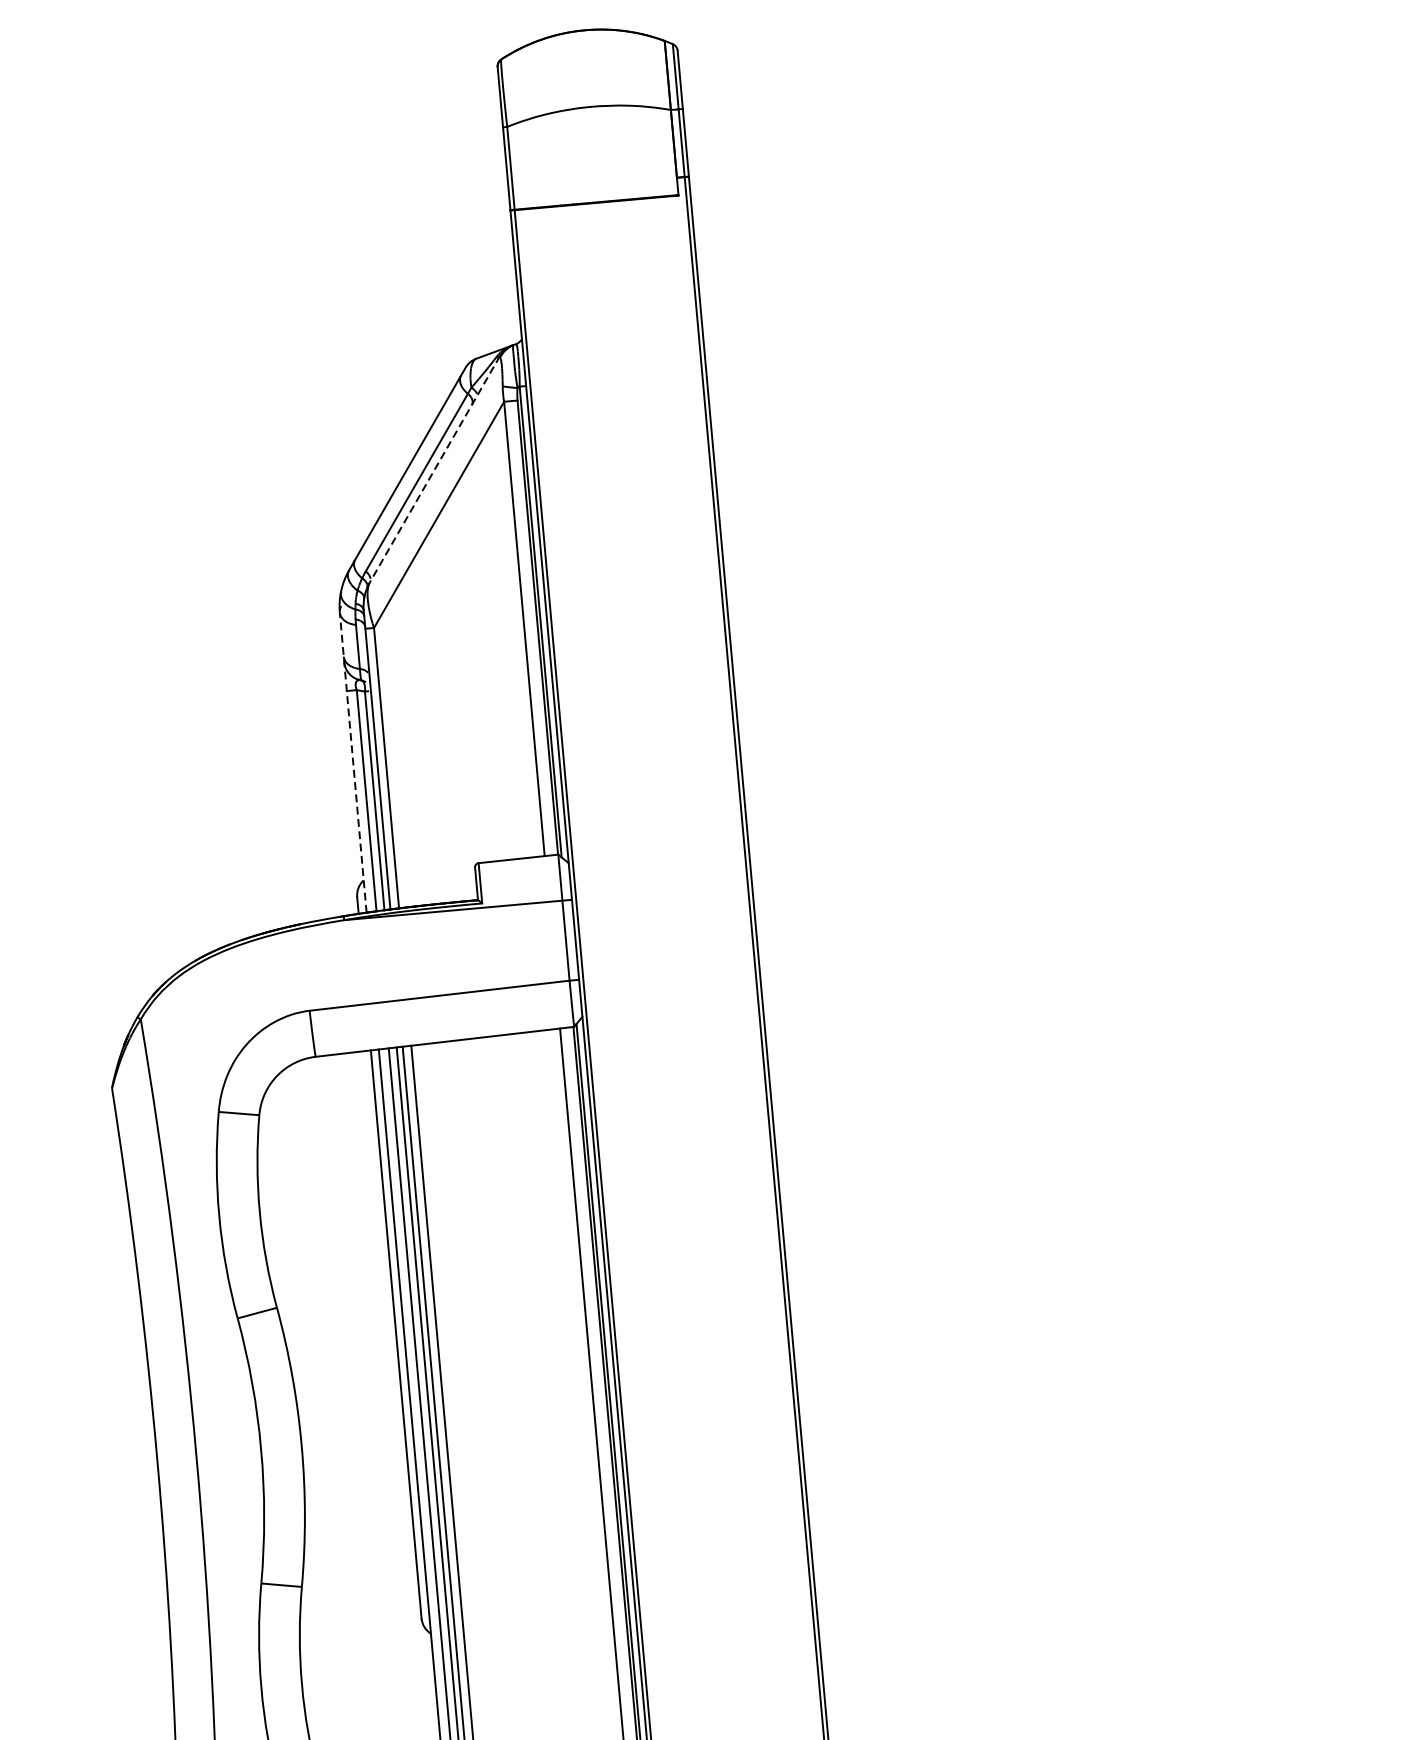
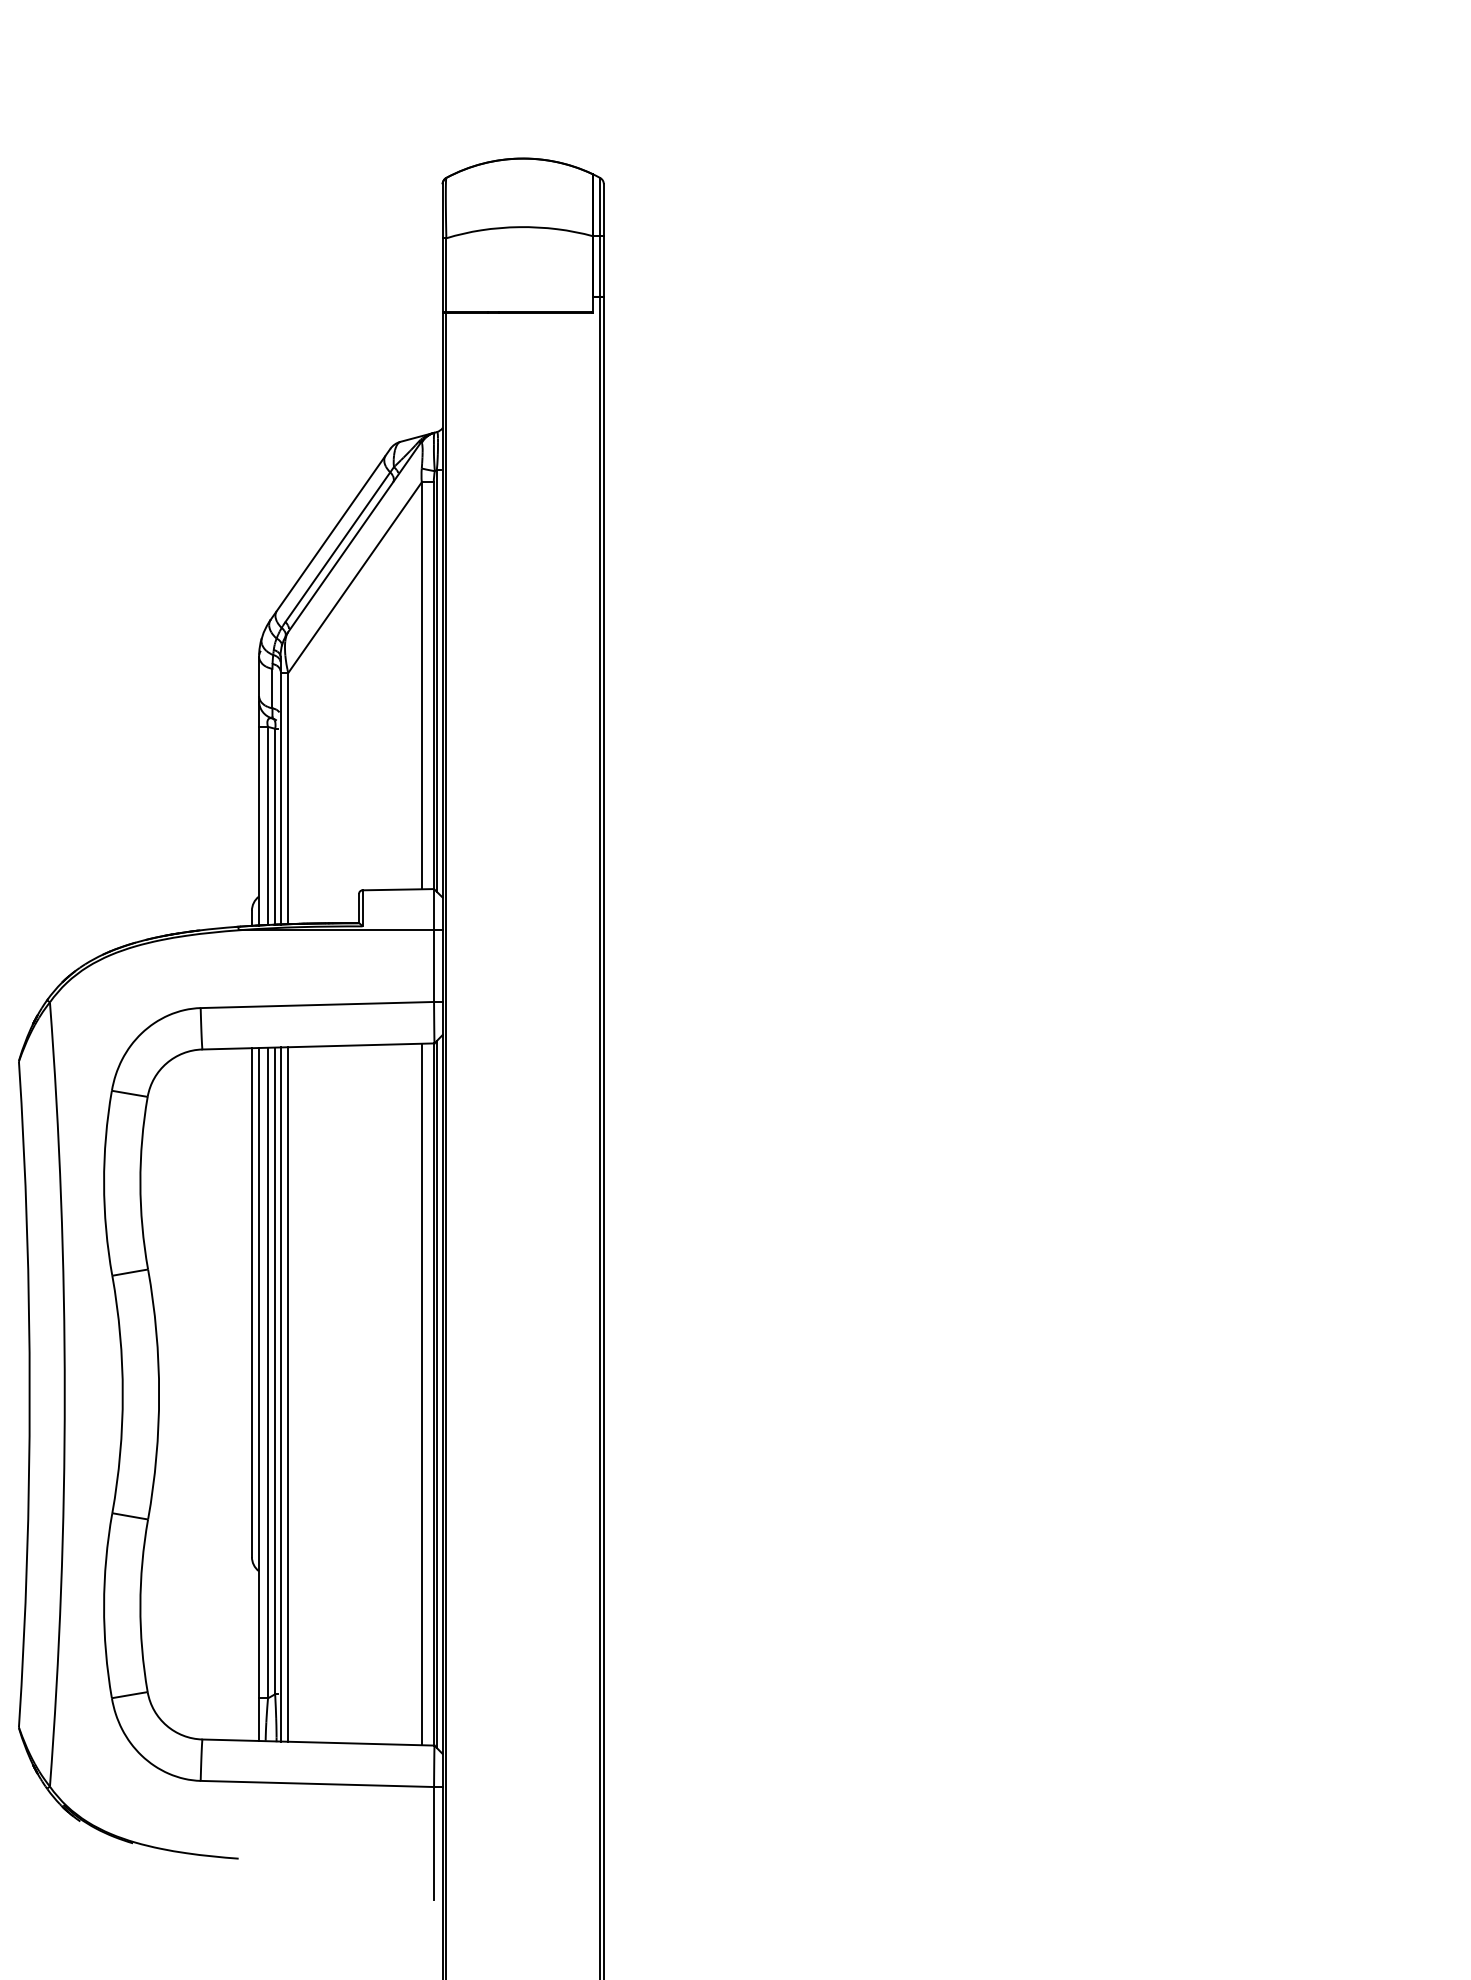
line: (434, 470) -> (354, 537), dashed -> solid
line: (353, 762) -> (259, 790), dashed -> solid

